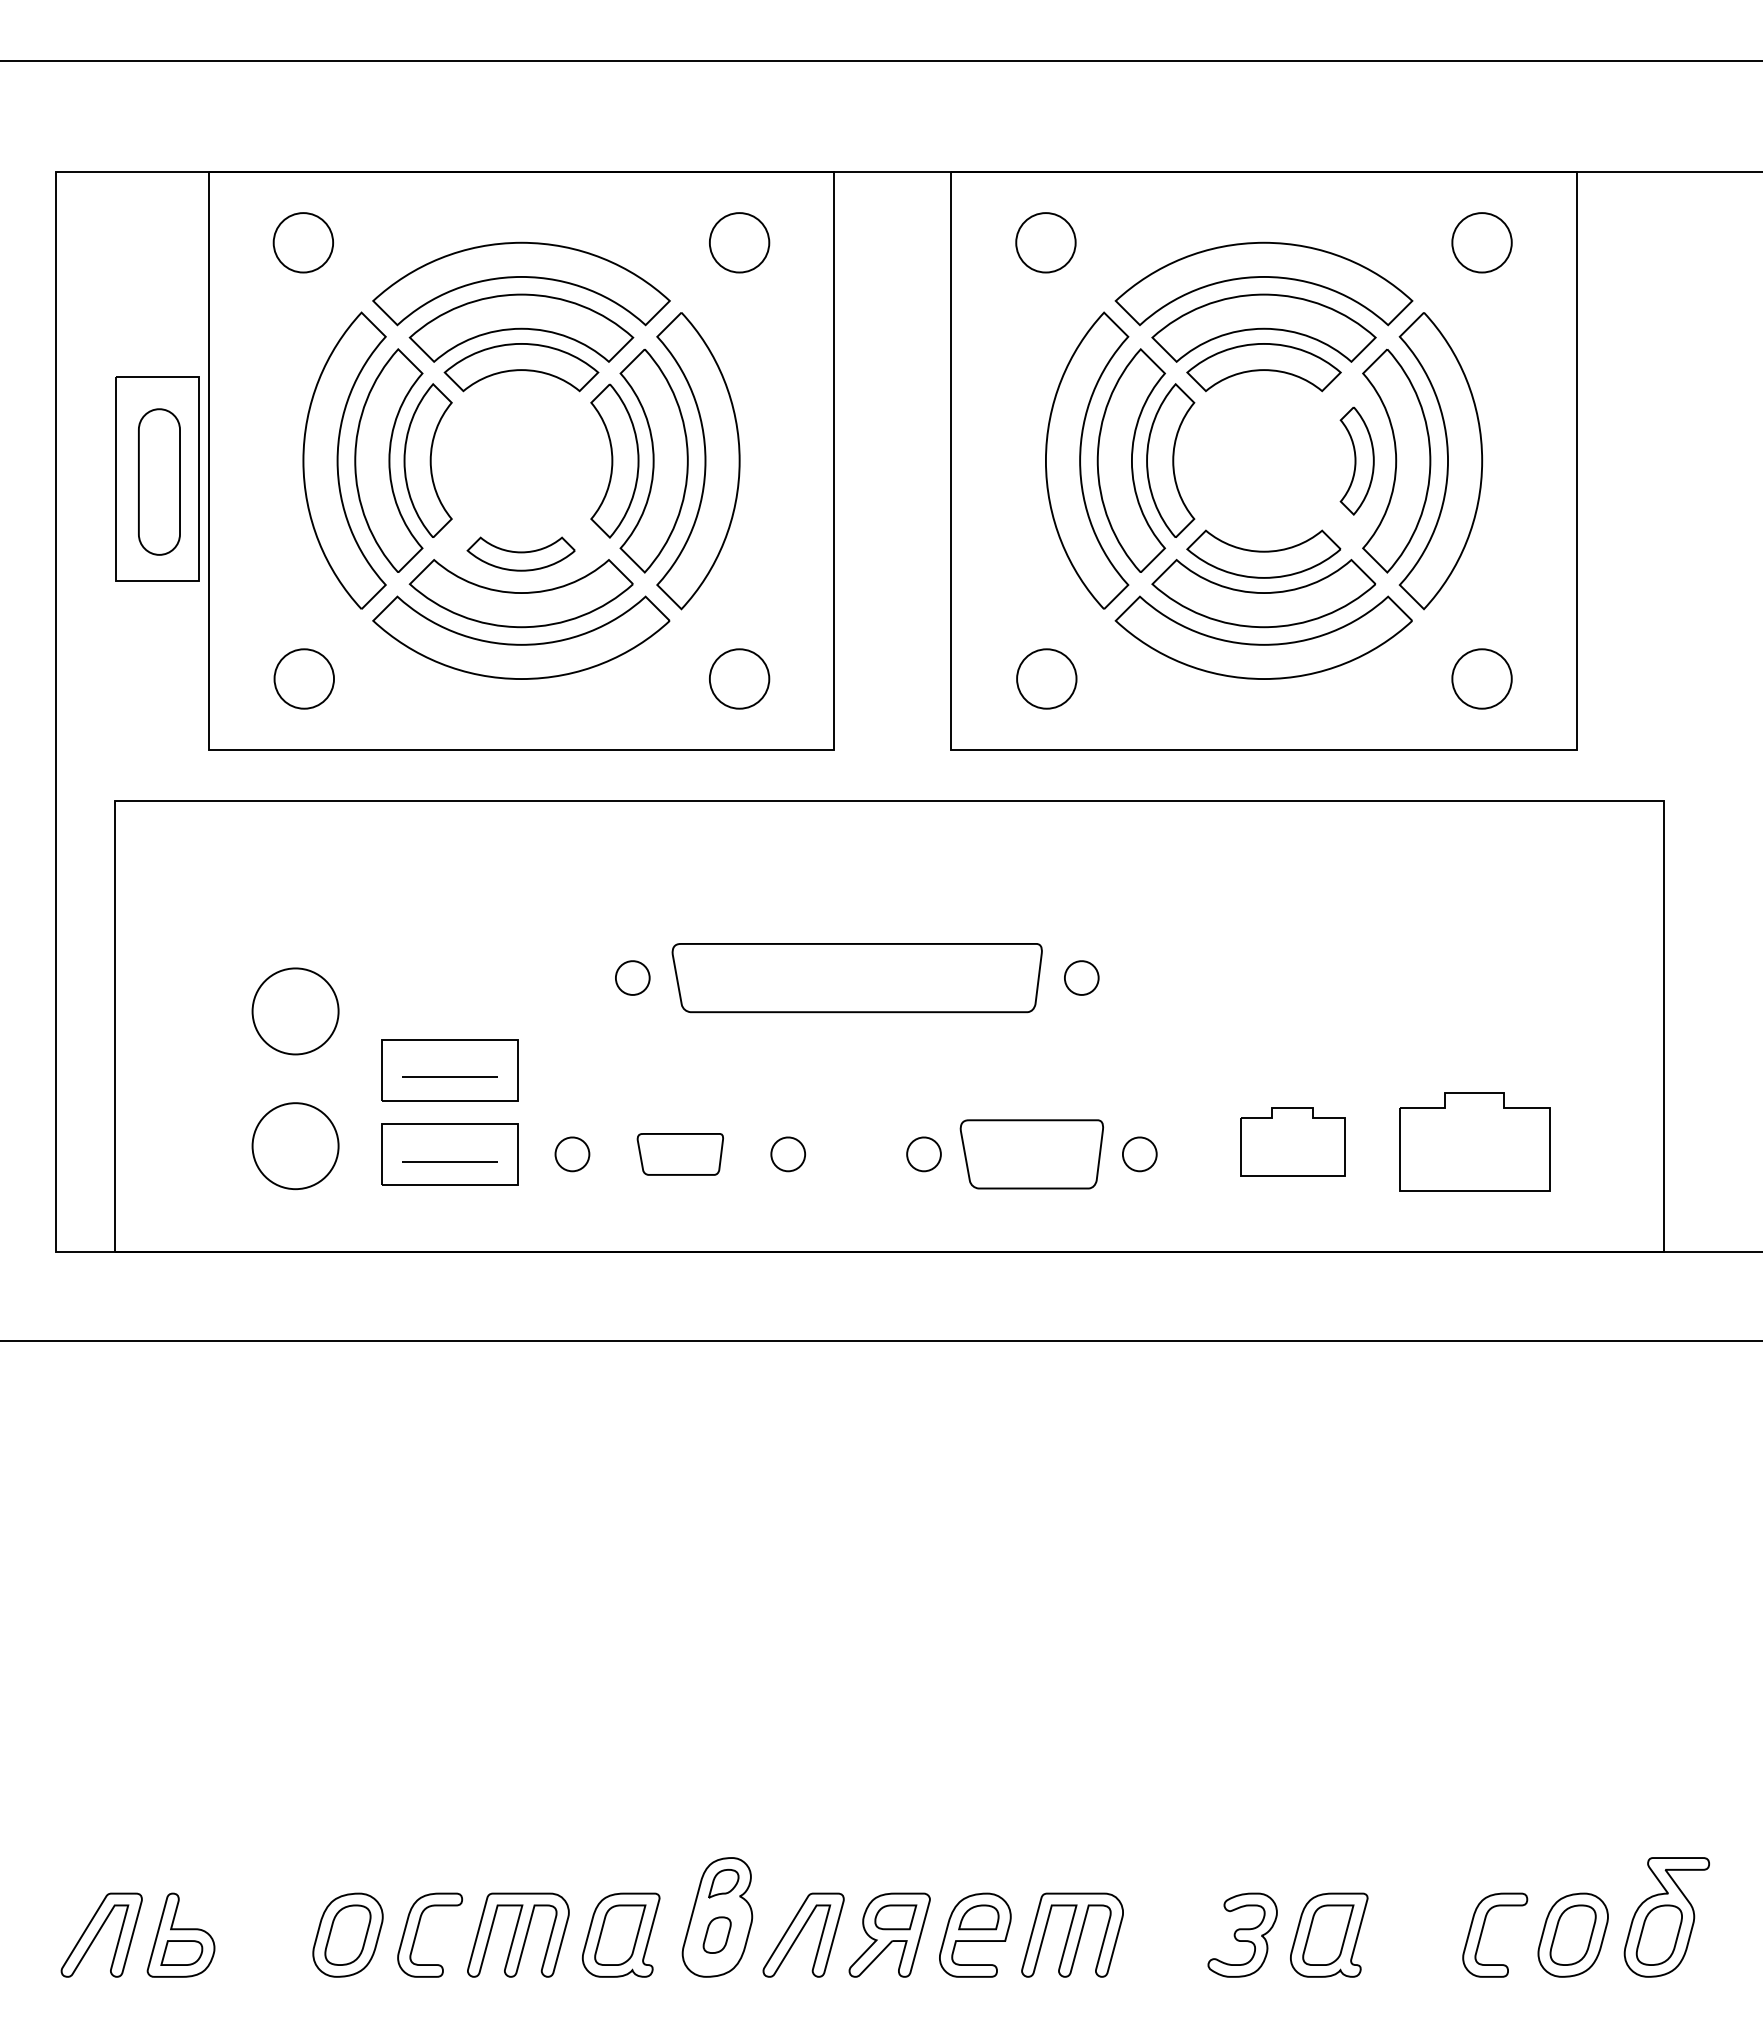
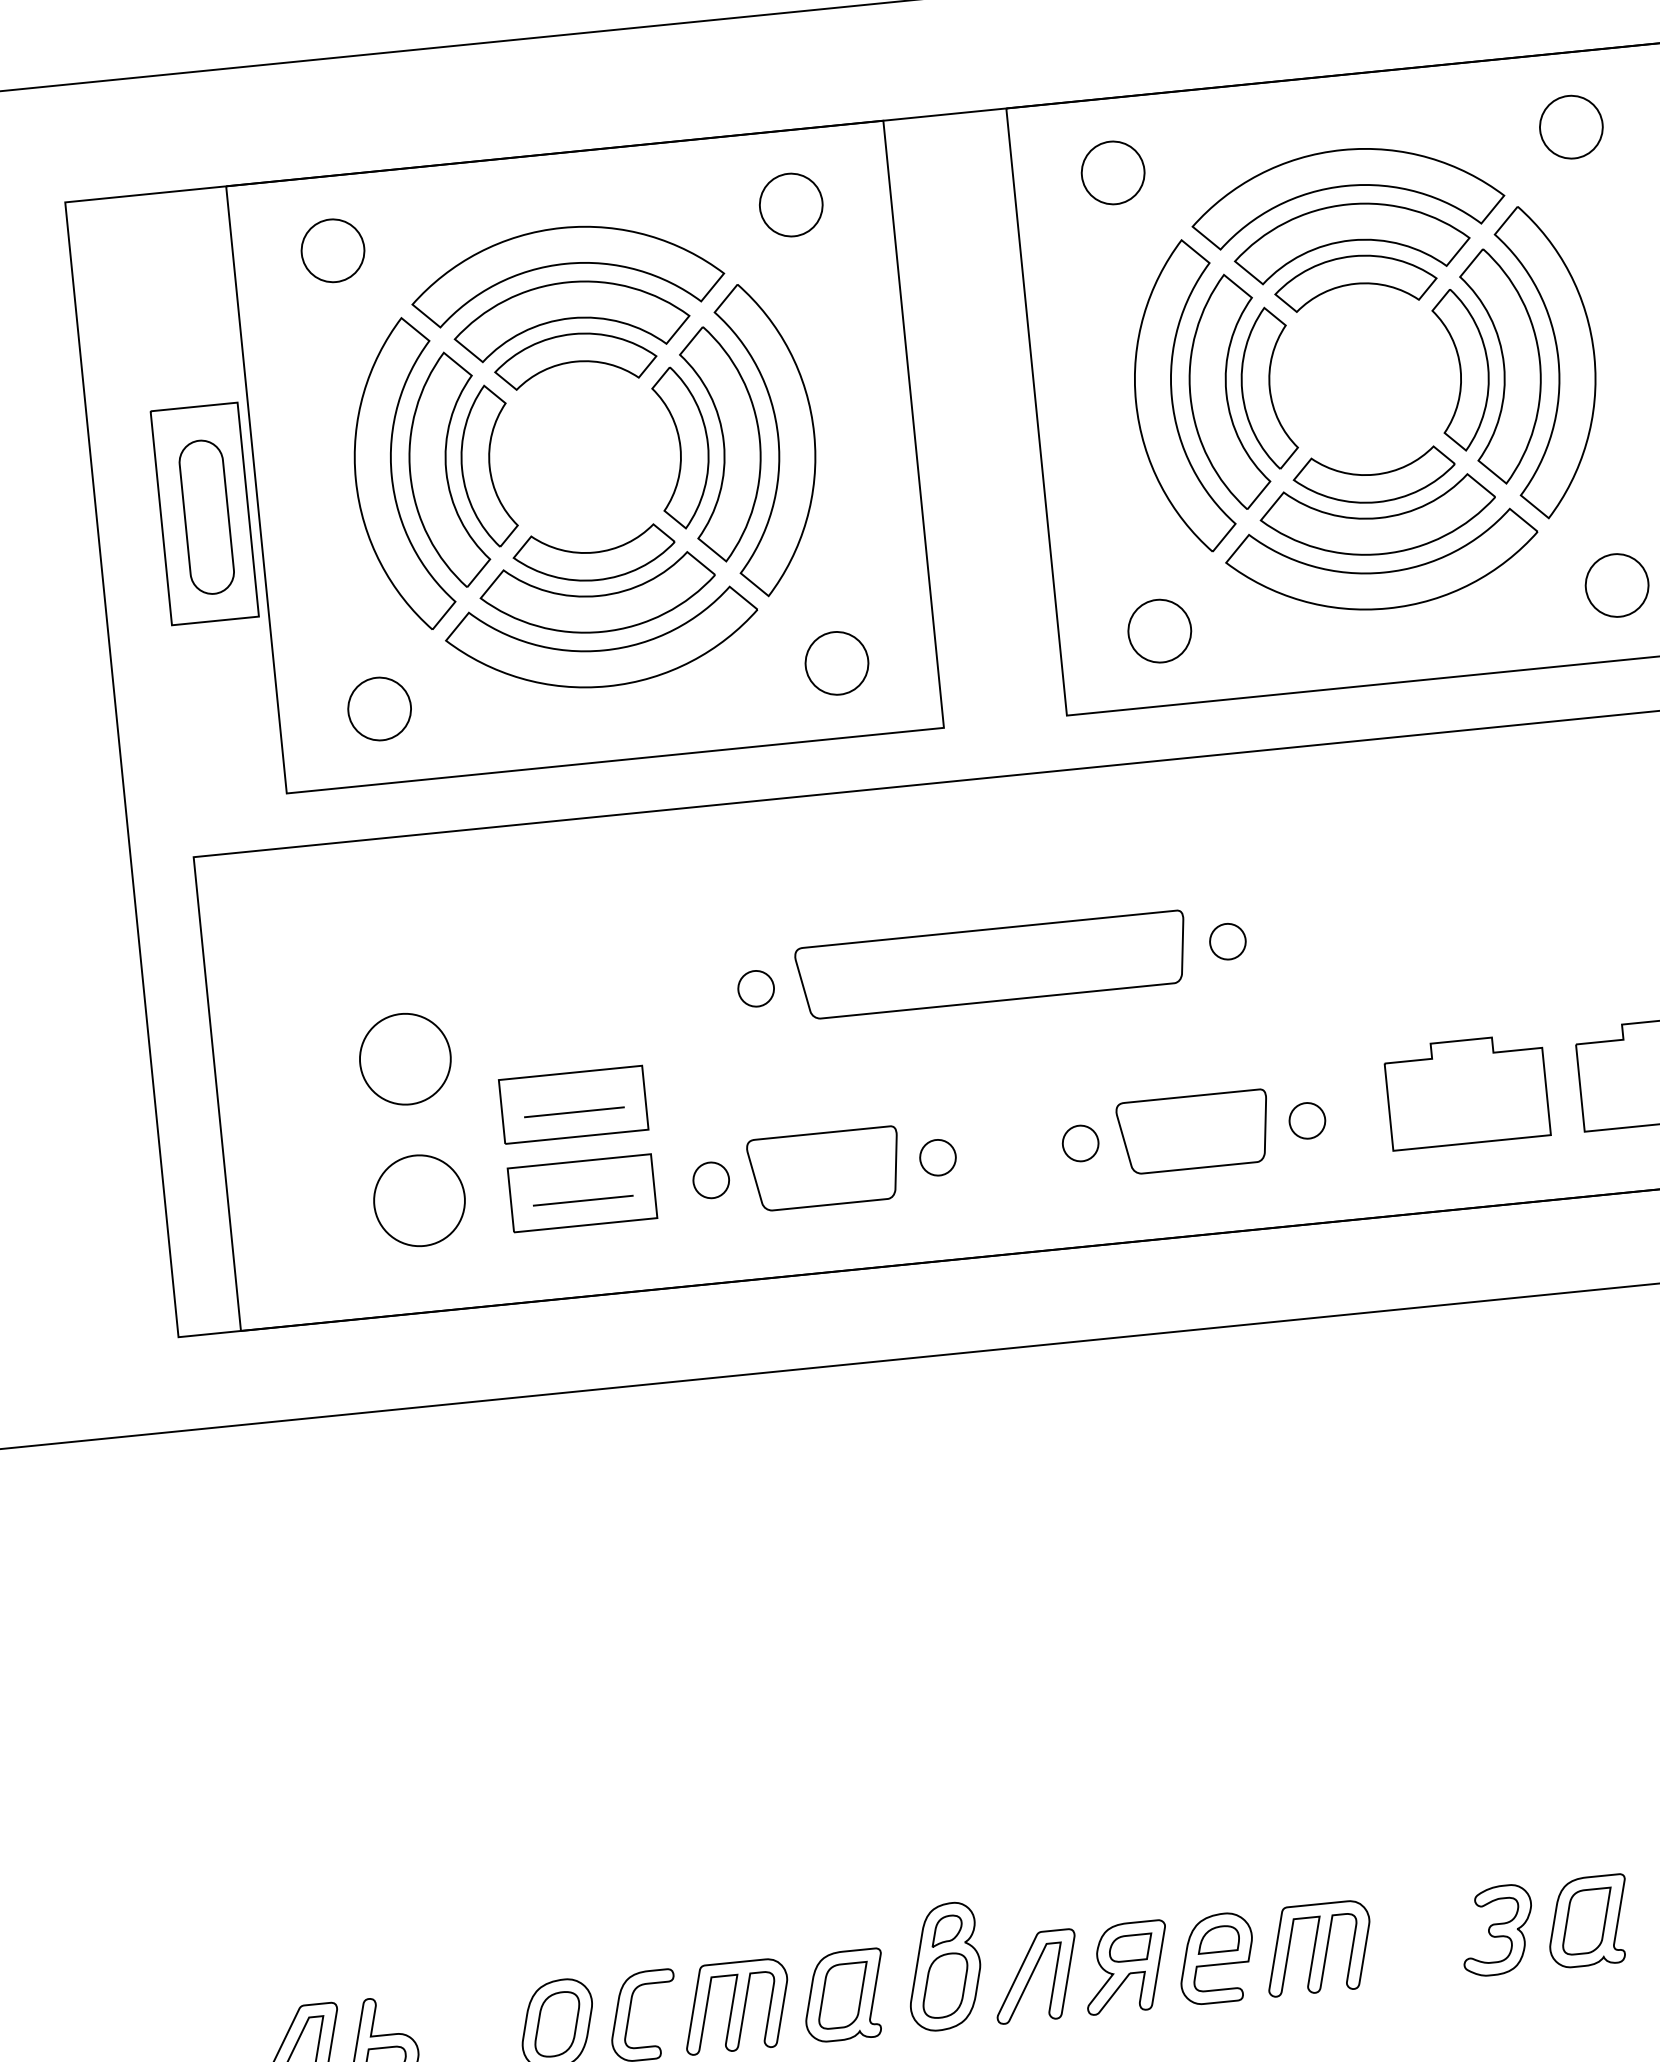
part: (1356, 460) -> (1462, 369), size x1.43
part: (520, 553) -> (593, 554), size x1.43
part: (1292, 1141) -> (1466, 1091), size x1.43
part: (680, 1154) -> (824, 1169), size x1.67
part: (716, 1934) -> (944, 1984), size x1.67

